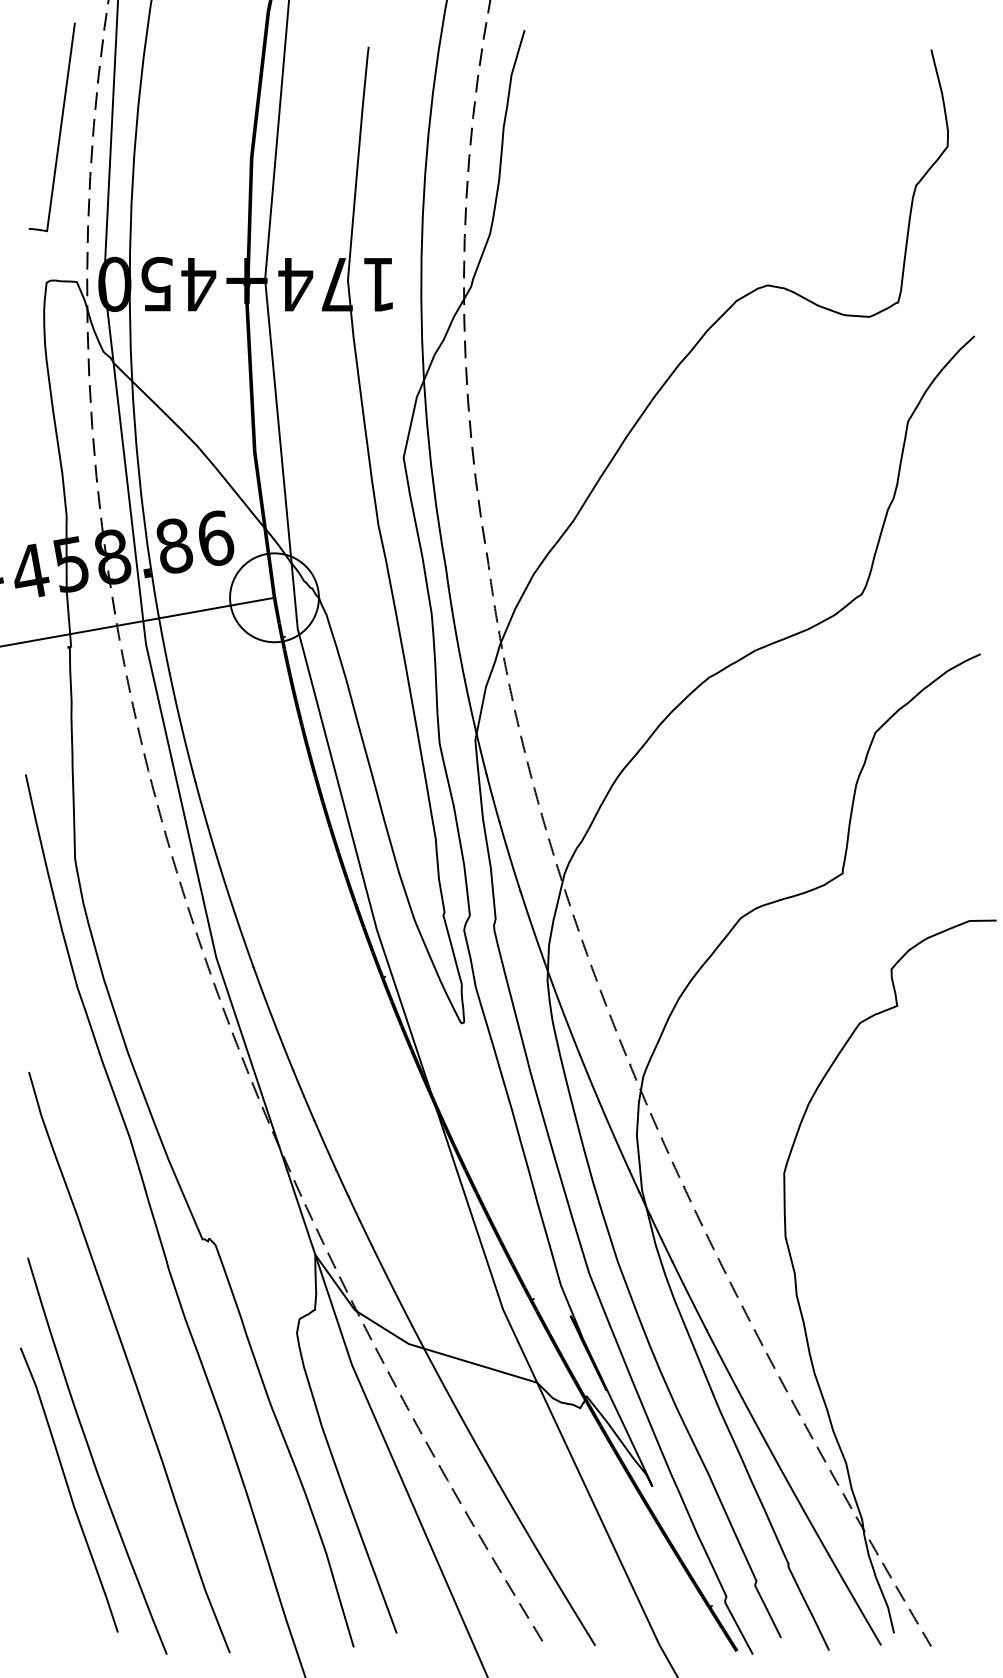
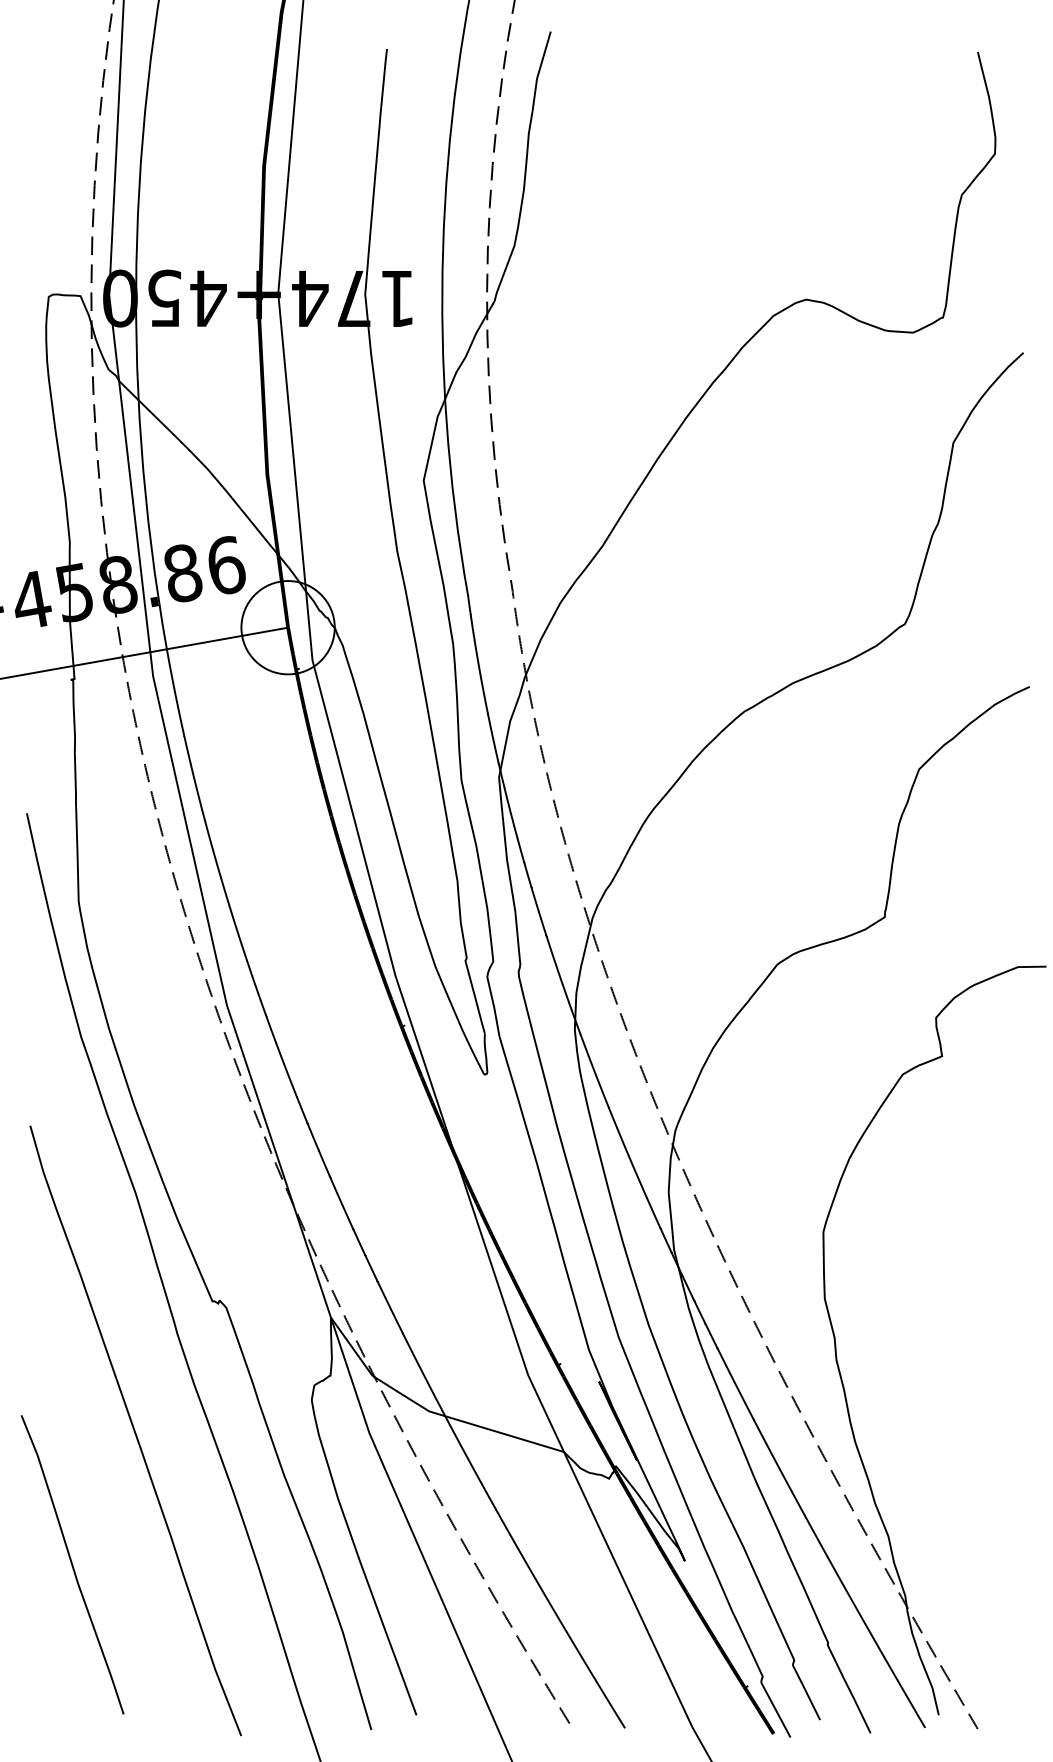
curve: (59, 128) -> (62, 134), removed
curve: (93, 1457) -> (98, 1530), removed

